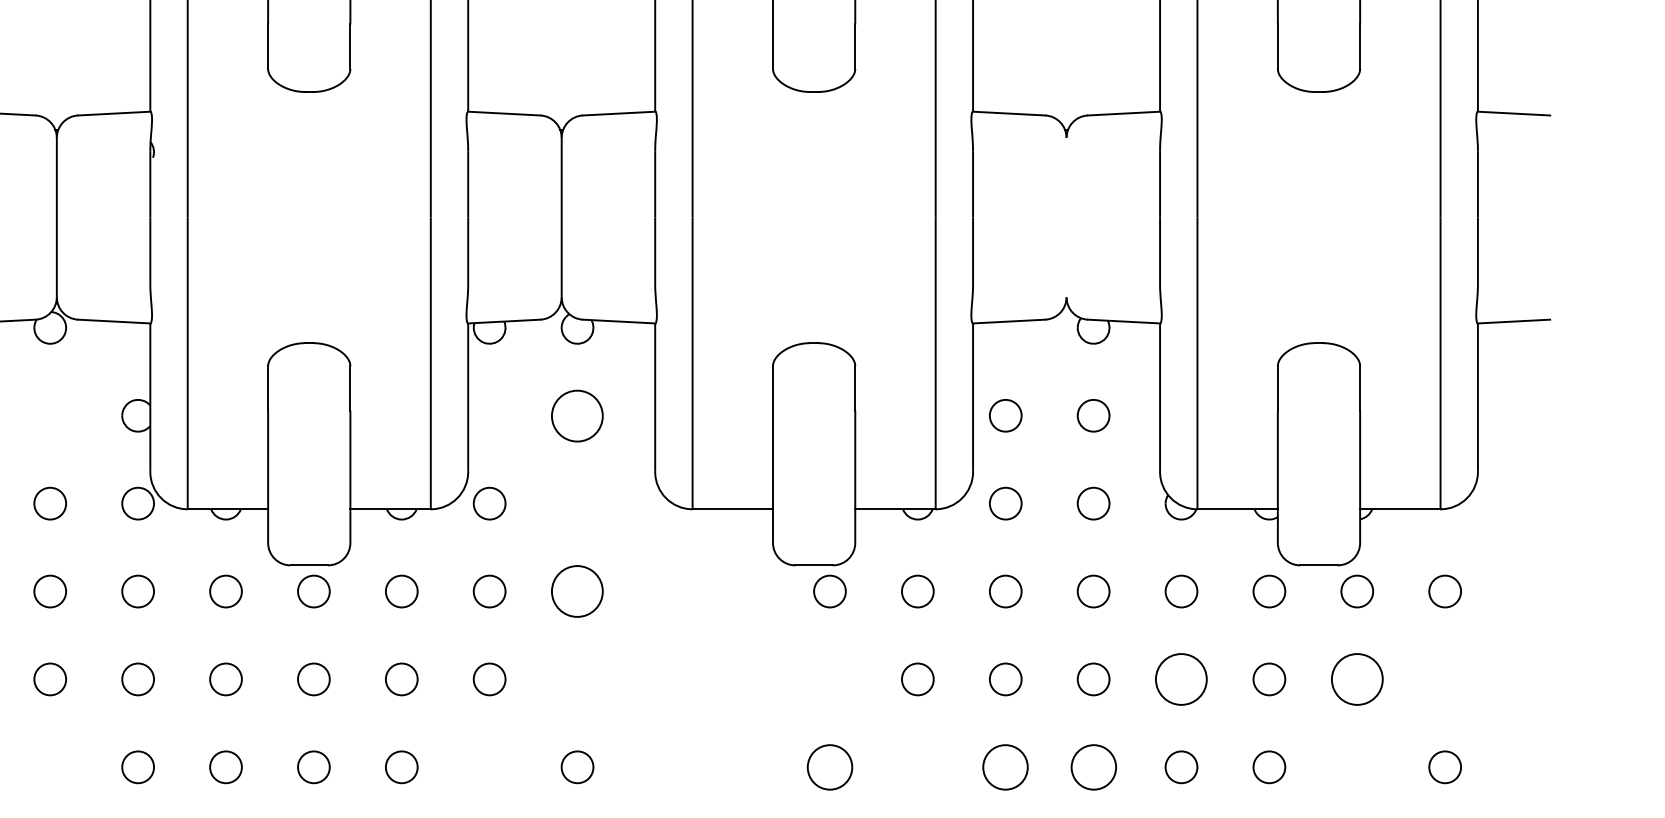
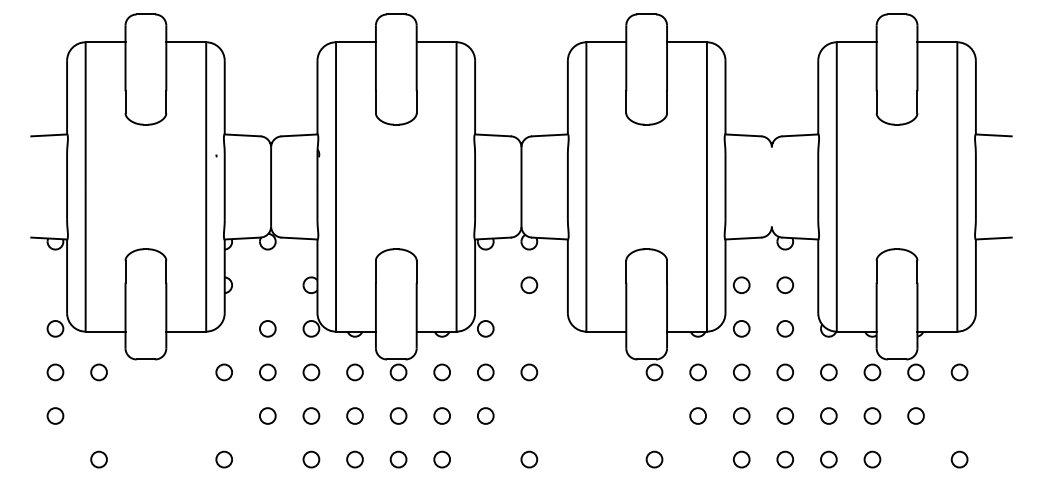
circle: (577, 414) -> (529, 284), size x0.62
circle: (577, 591) -> (529, 372), size x0.62
circle: (1180, 678) -> (828, 415), size x0.62
circle: (1356, 678) -> (915, 415), size x0.62
circle: (829, 767) -> (654, 459), size x0.71
circle: (1005, 767) -> (741, 459), size x0.71
circle: (1092, 767) -> (784, 459), size x0.71

